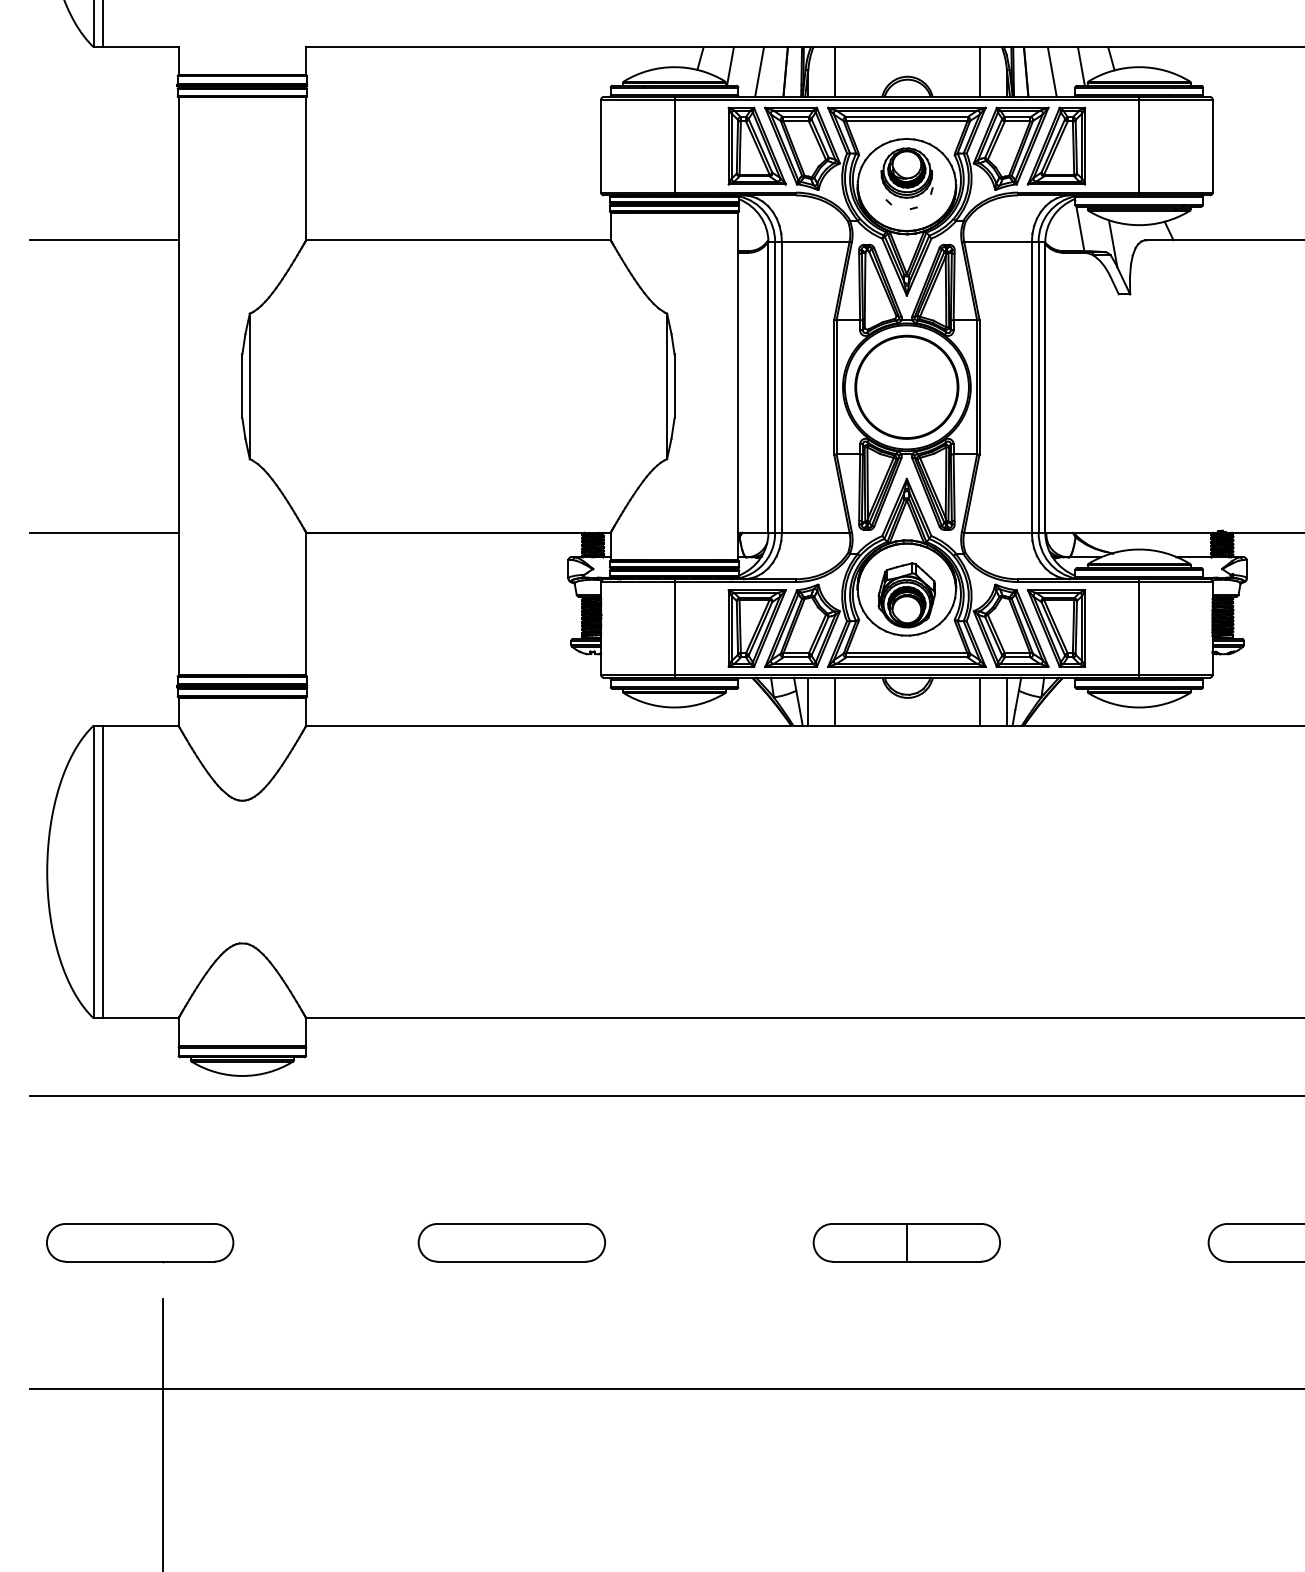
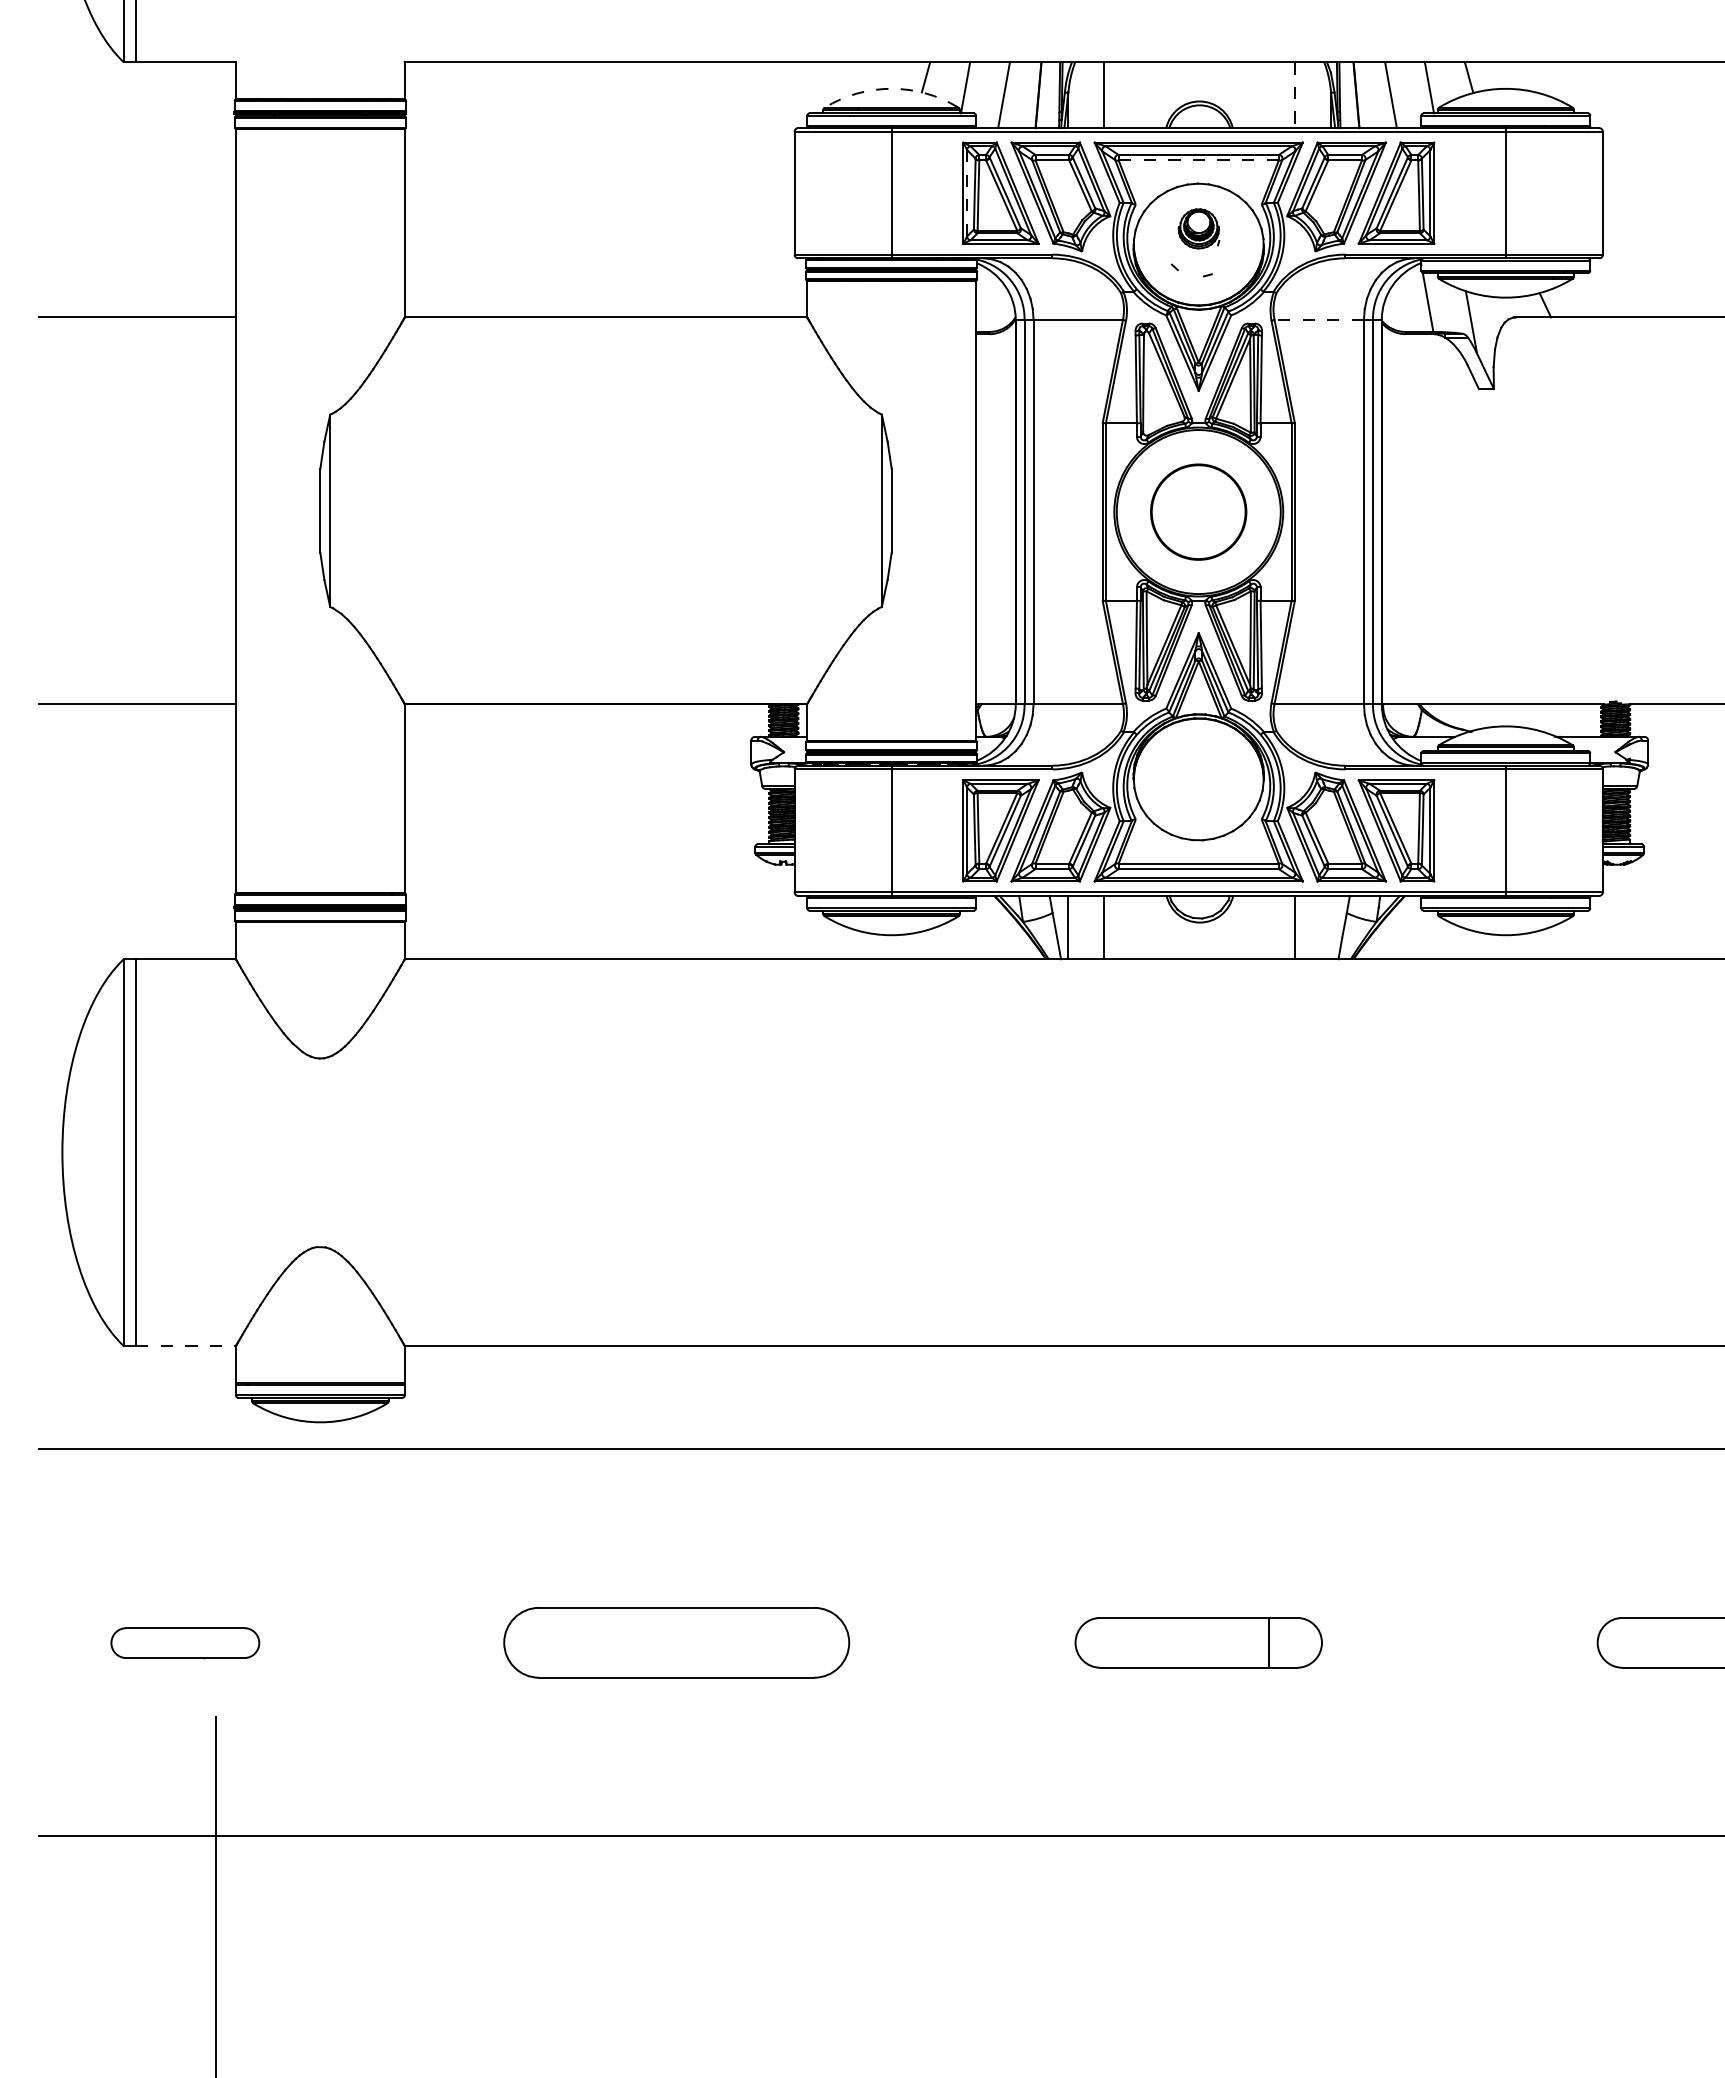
arc: (674, 66) -> (891, 88), solid -> dashed
line: (980, 72) -> (1295, 95), solid -> dashed
line: (906, 121) -> (1198, 160), solid -> dashed
line: (731, 146) -> (967, 193), solid -> dashed
part: (906, 172) -> (1198, 228), size x0.6
line: (998, 241) -> (1319, 319), solid -> dashed
part: (906, 387) -> (1198, 512), size x0.7
part: (906, 594) -> (1198, 786), removed
line: (1007, 701) -> (1331, 927), removed
line: (141, 1018) -> (186, 1346), solid -> dashed
part: (511, 1242) -> (676, 1642), size x1.4
line: (906, 1242) -> (1268, 1642), moved
part: (140, 1243) -> (185, 1643), size x0.6

